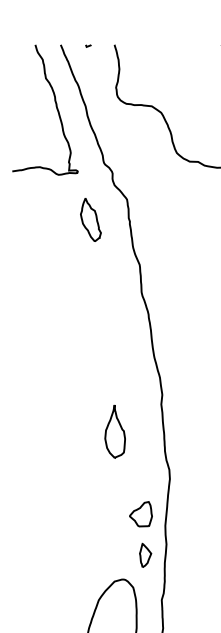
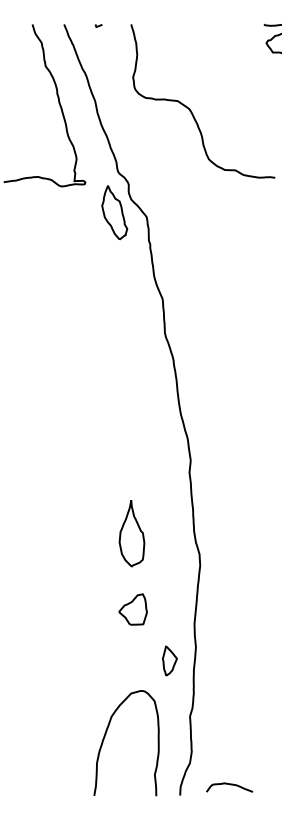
part: (90, 219) -> (114, 212), moved
part: (114, 431) -> (131, 533), moved
part: (140, 514) -> (132, 609), moved

